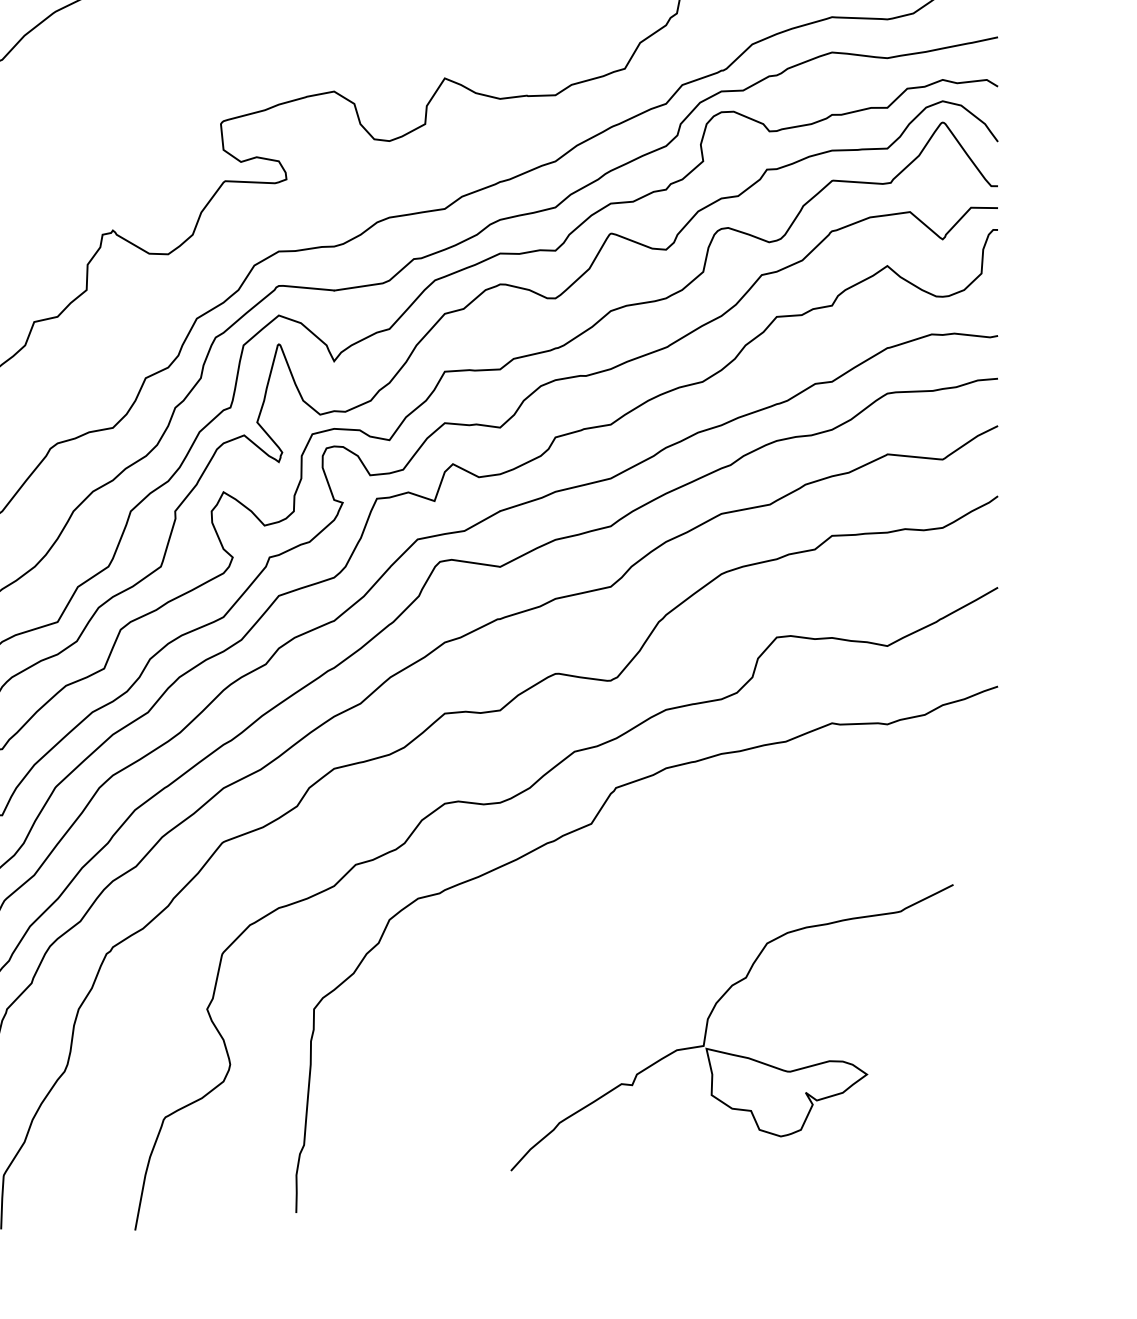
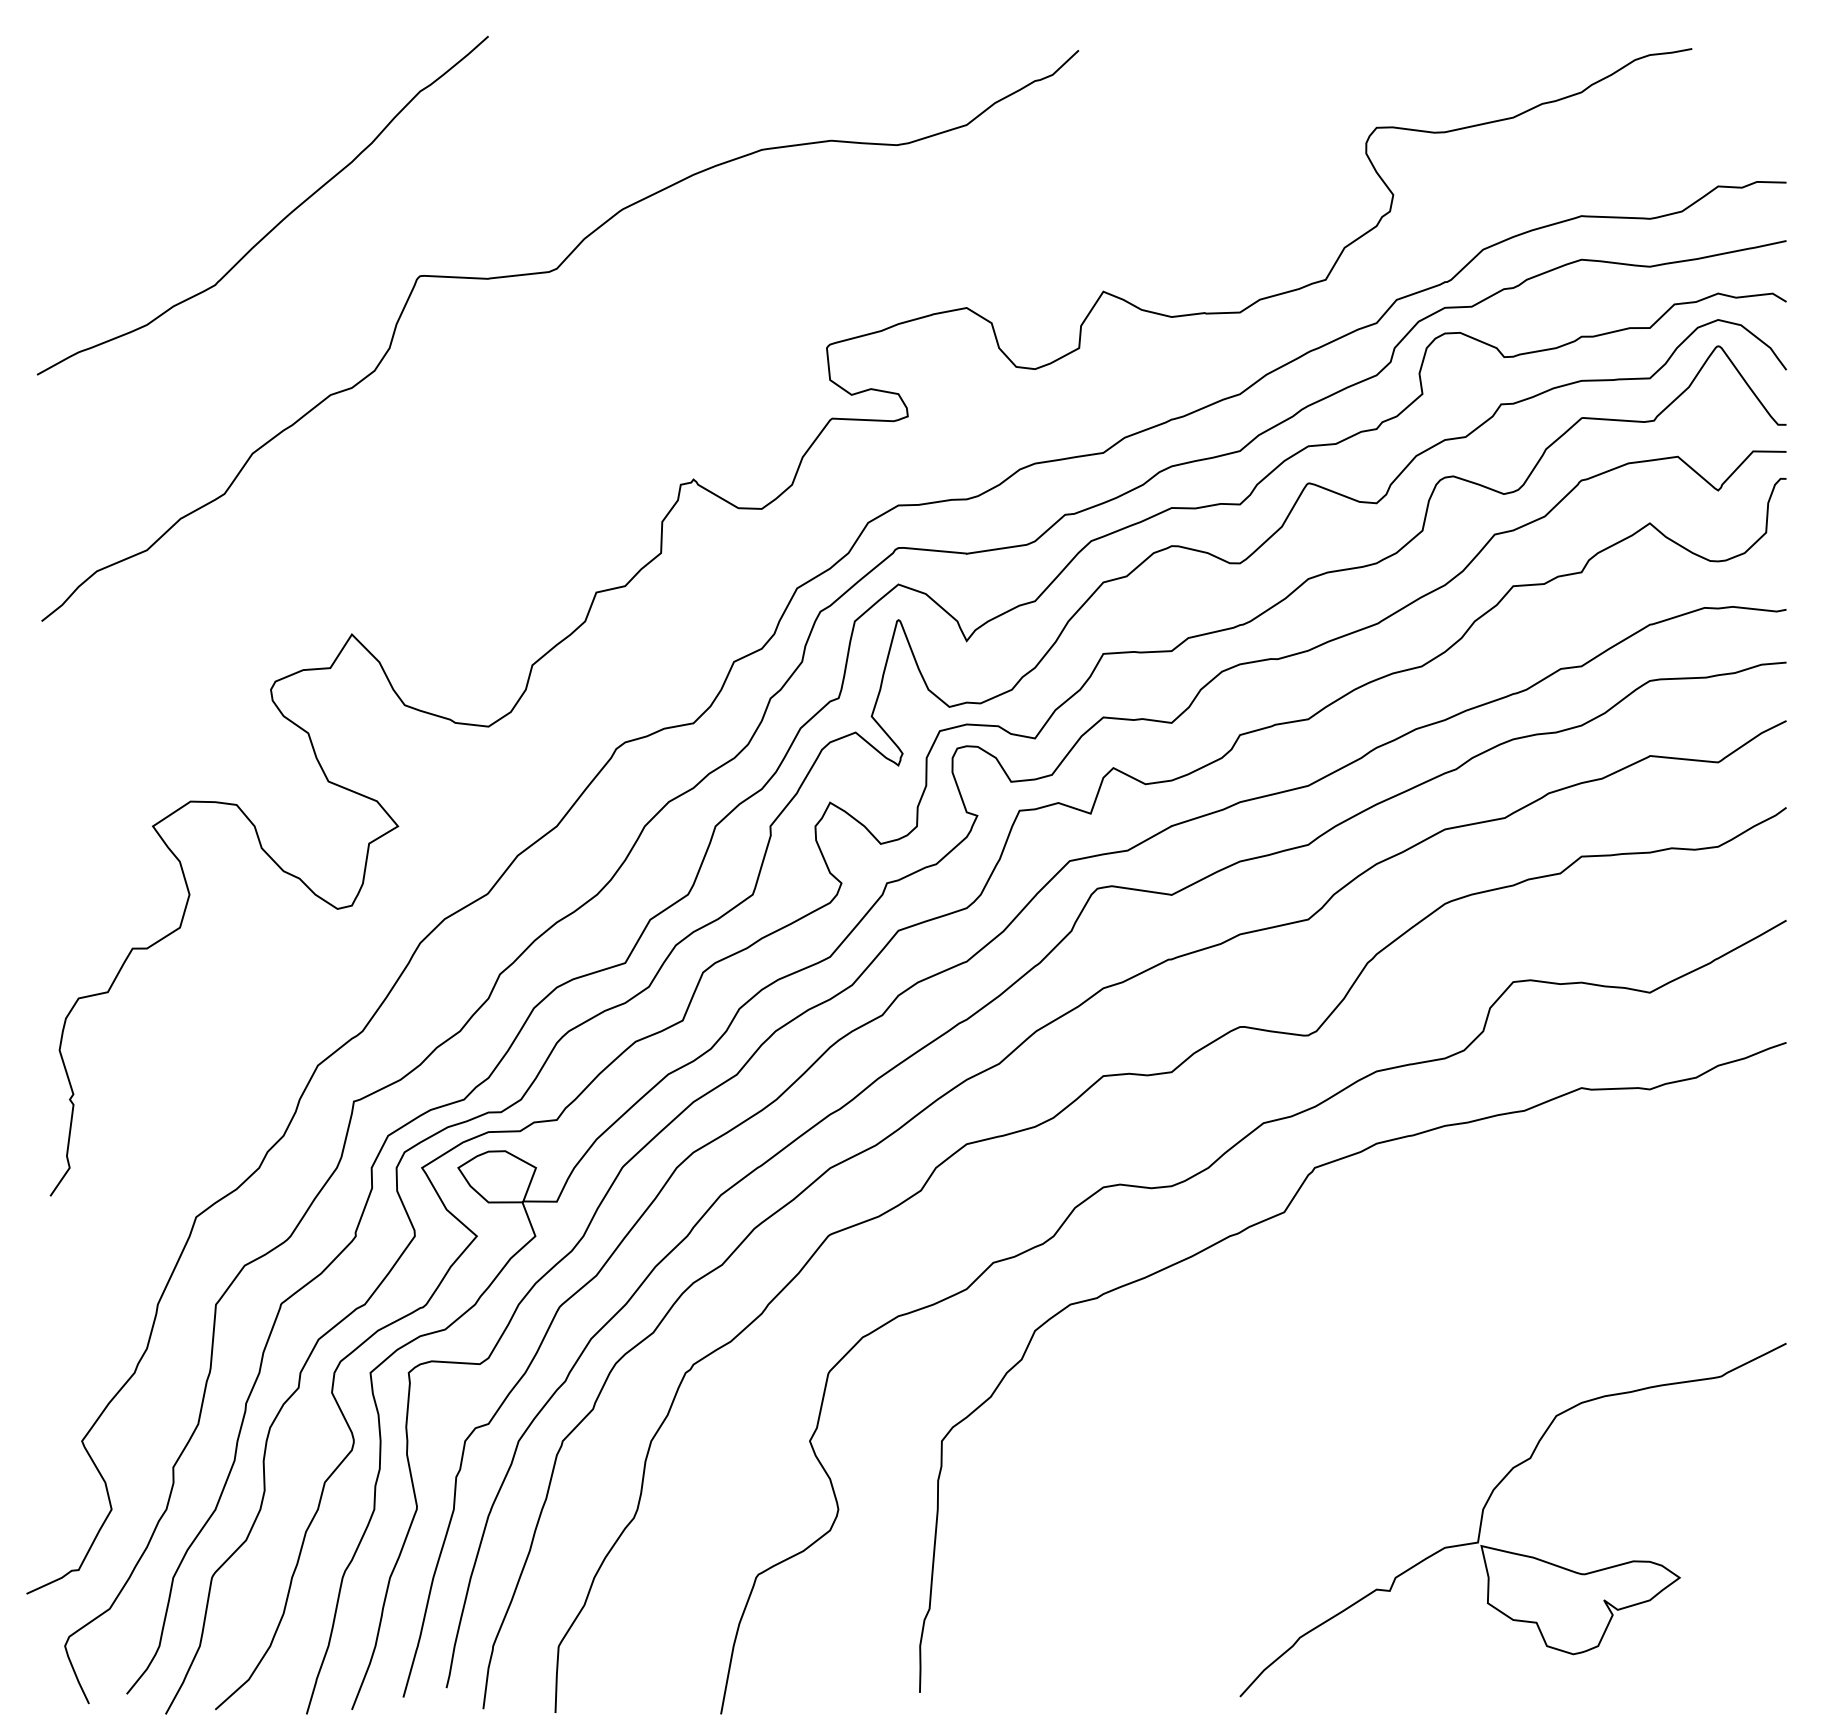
part: (708, 1024) -> (1483, 1515), moved

